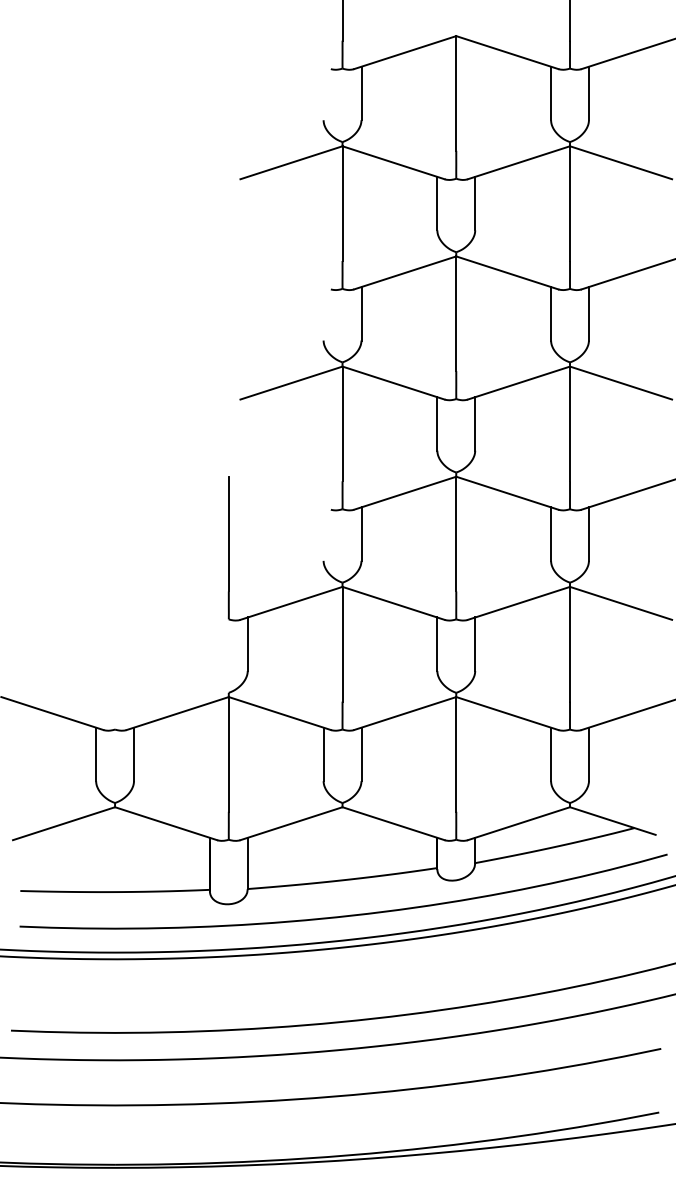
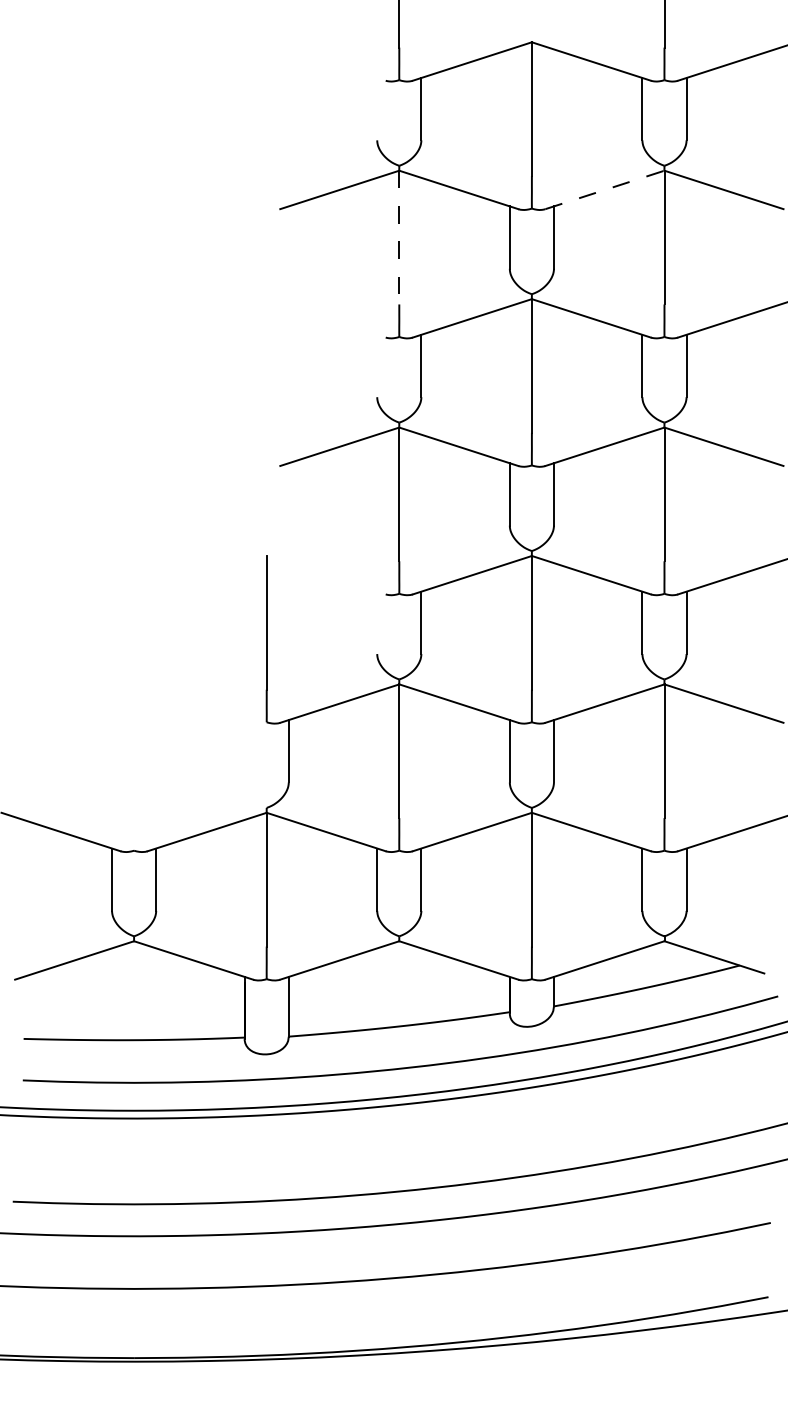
line: (518, 162) -> (604, 189), solid -> dashed
line: (342, 204) -> (399, 238), solid -> dashed

